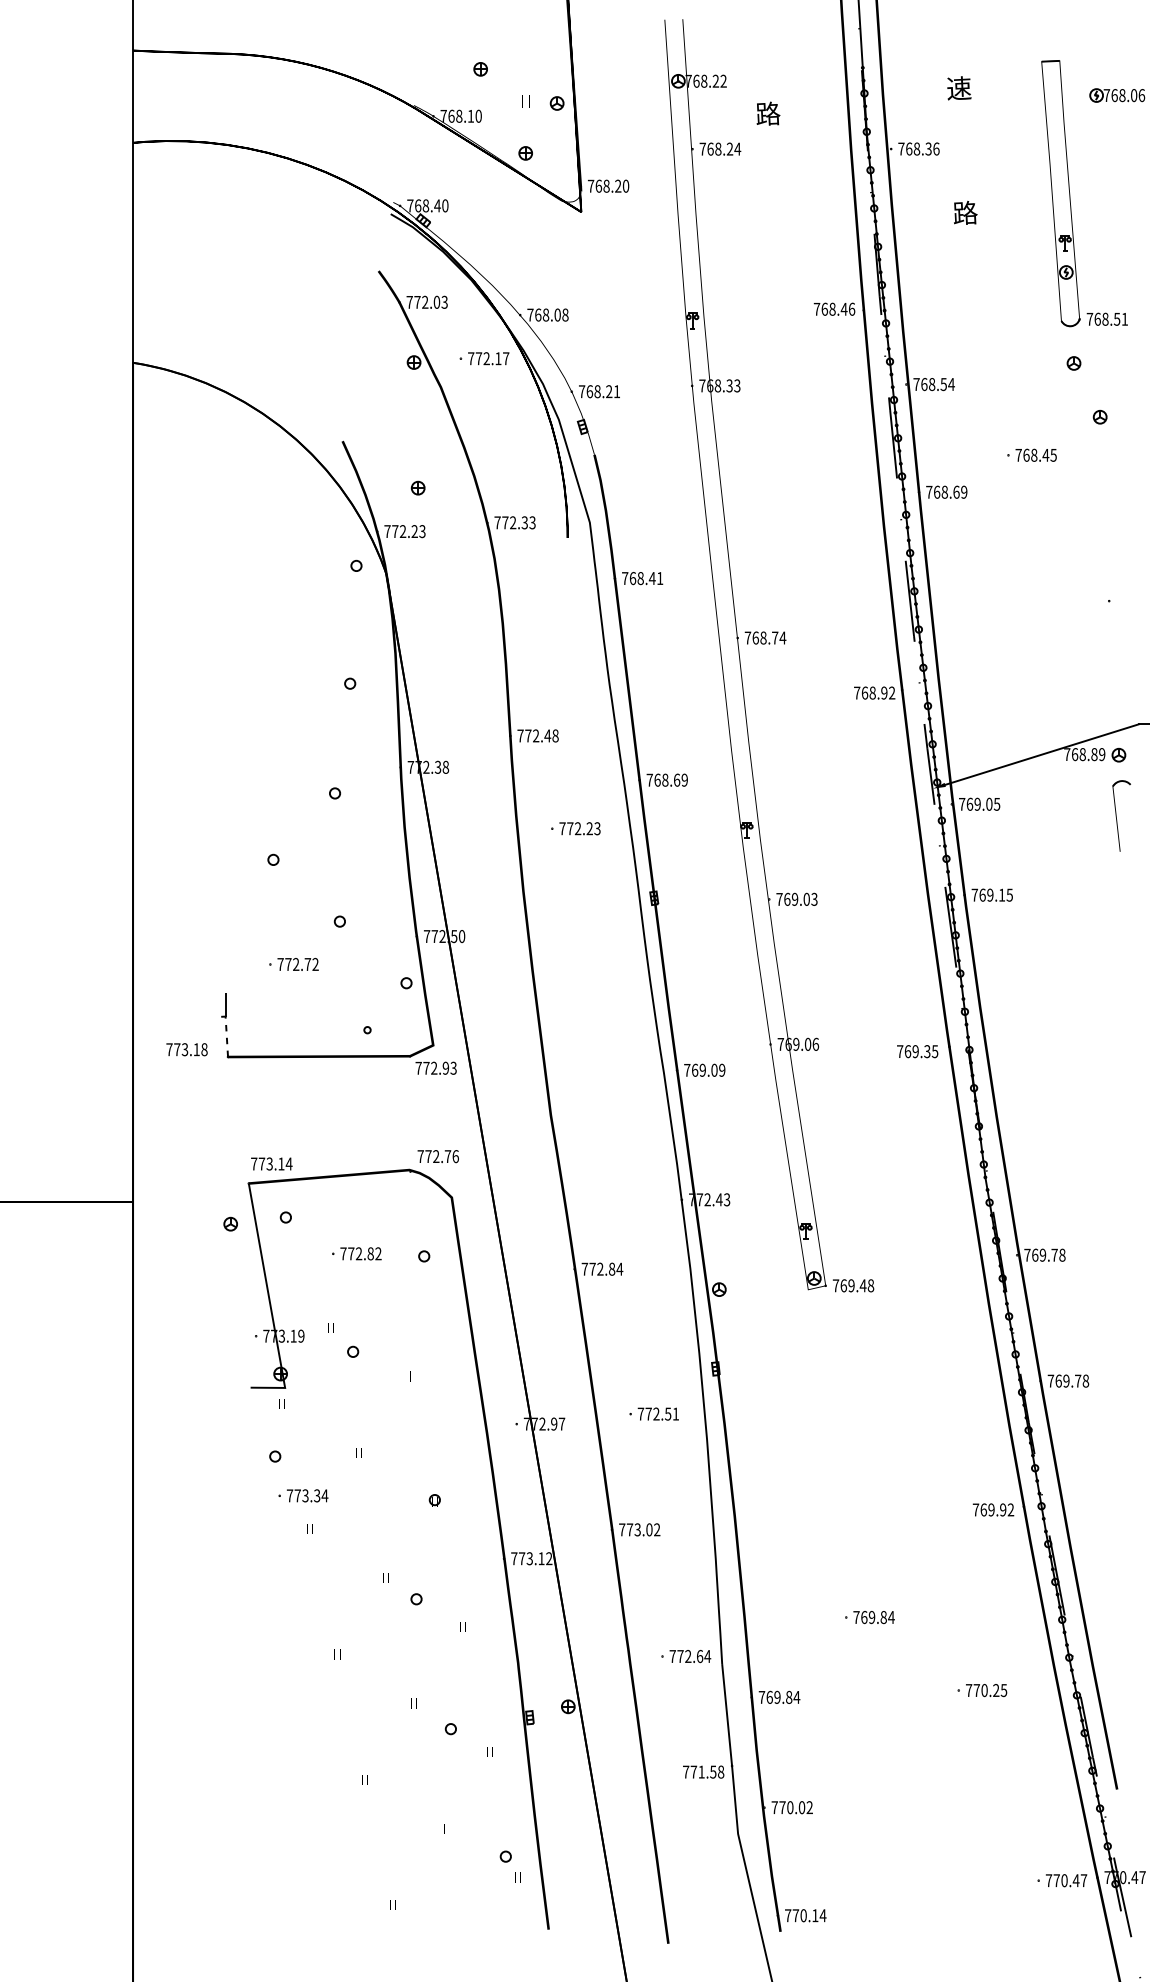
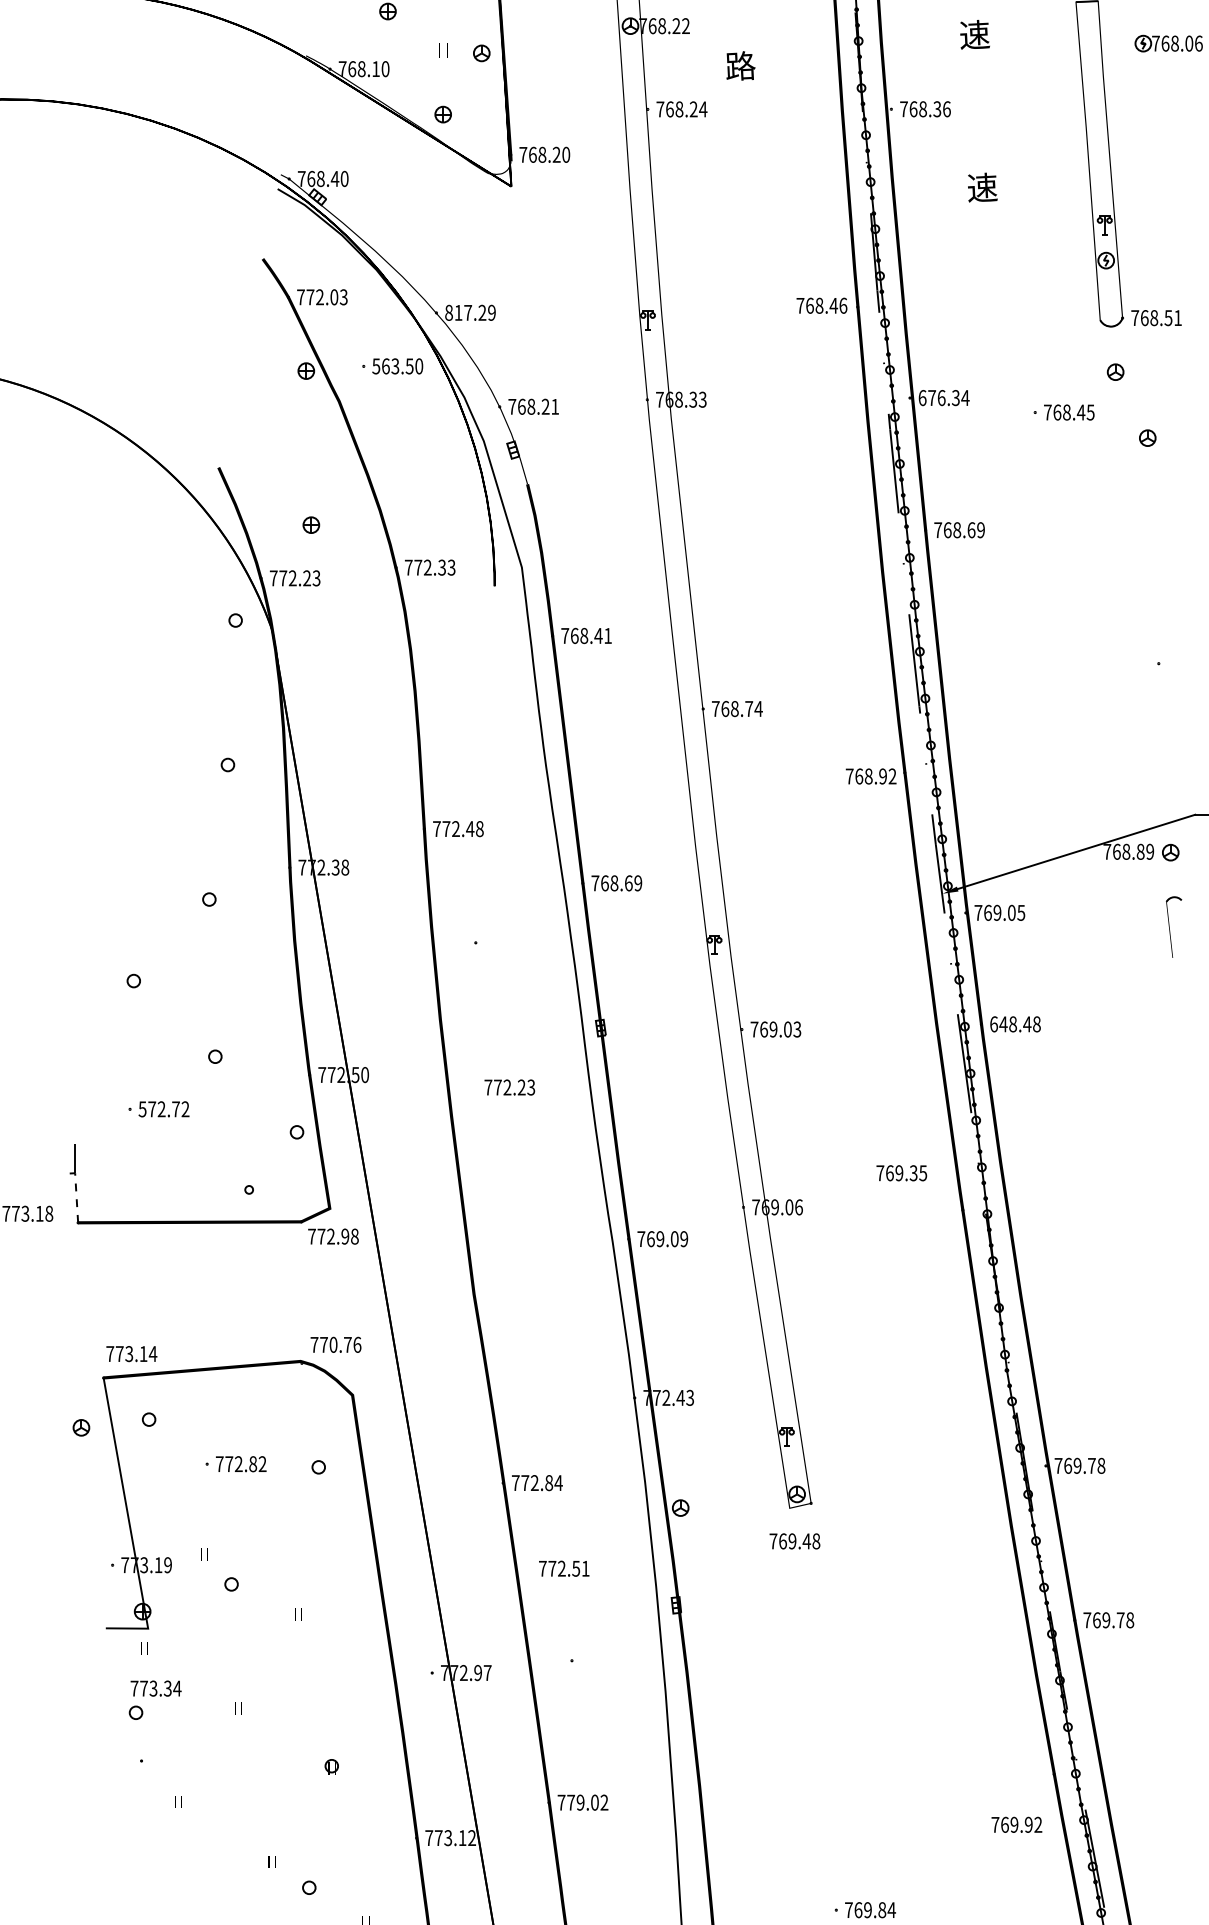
text: (965, 212) -> (982, 187), 路 -> 速
text: (547, 314) -> (469, 312), 768.08 -> 817.29
text: (488, 358) -> (397, 366), 772.17 -> 563.50
text: (929, 384) -> (938, 398), 768.54 -> 676.34
text: (1031, 454) -> (1063, 411), moved
part: (1121, 815) -> (1173, 926), size x0.7
text: (579, 828) -> (509, 1087), moved
text: (991, 894) -> (1014, 1023), 769.15 -> 648.48
text: (280, 964) -> (142, 1109), 772.72 -> 572.72
text: (917, 1051) -> (901, 1173), moved
text: (453, 1067) -> (354, 1235), 772.93 -> 772.98
text: (436, 1156) -> (333, 1344), 772.76 -> 770.76
text: (853, 1285) -> (794, 1541), moved
text: (657, 1413) -> (563, 1568), moved
text: (307, 1495) -> (155, 1688), moved
text: (993, 1509) -> (1016, 1824), moved
text: (637, 1529) -> (580, 1802), 773.02 -> 779.02

